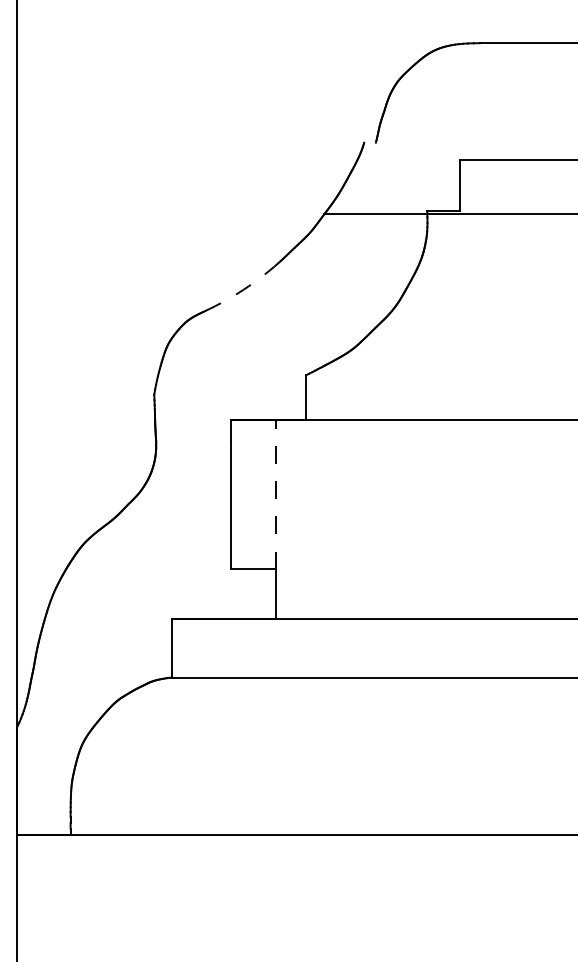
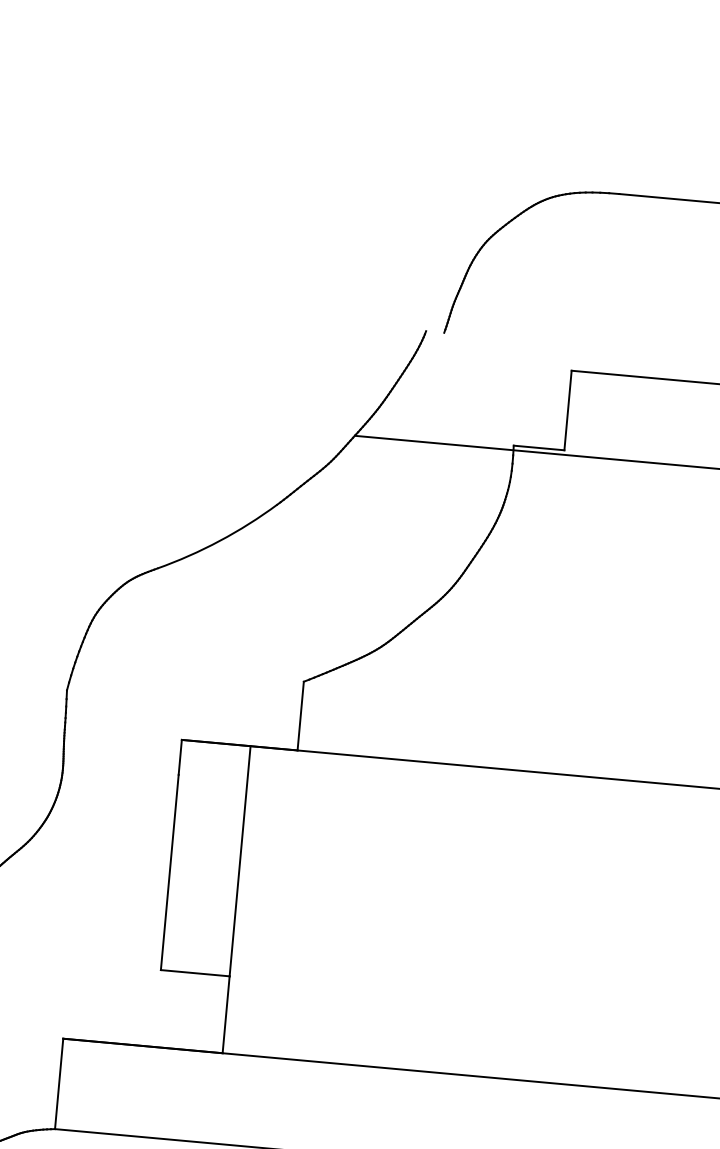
arc: (243, 289) -> (219, 540), dashed -> solid
line: (275, 494) -> (239, 861), dashed -> solid

